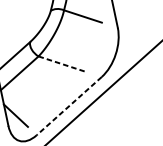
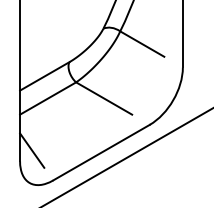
line: (62, 64) -> (104, 98), dashed -> solid
line: (69, 105) -> (101, 152), dashed -> solid

